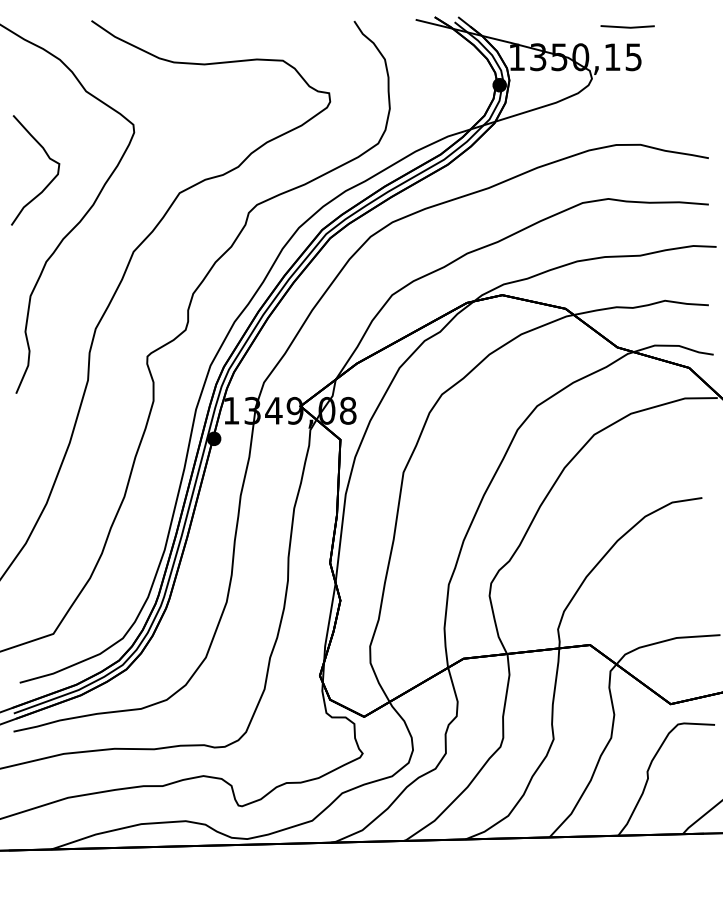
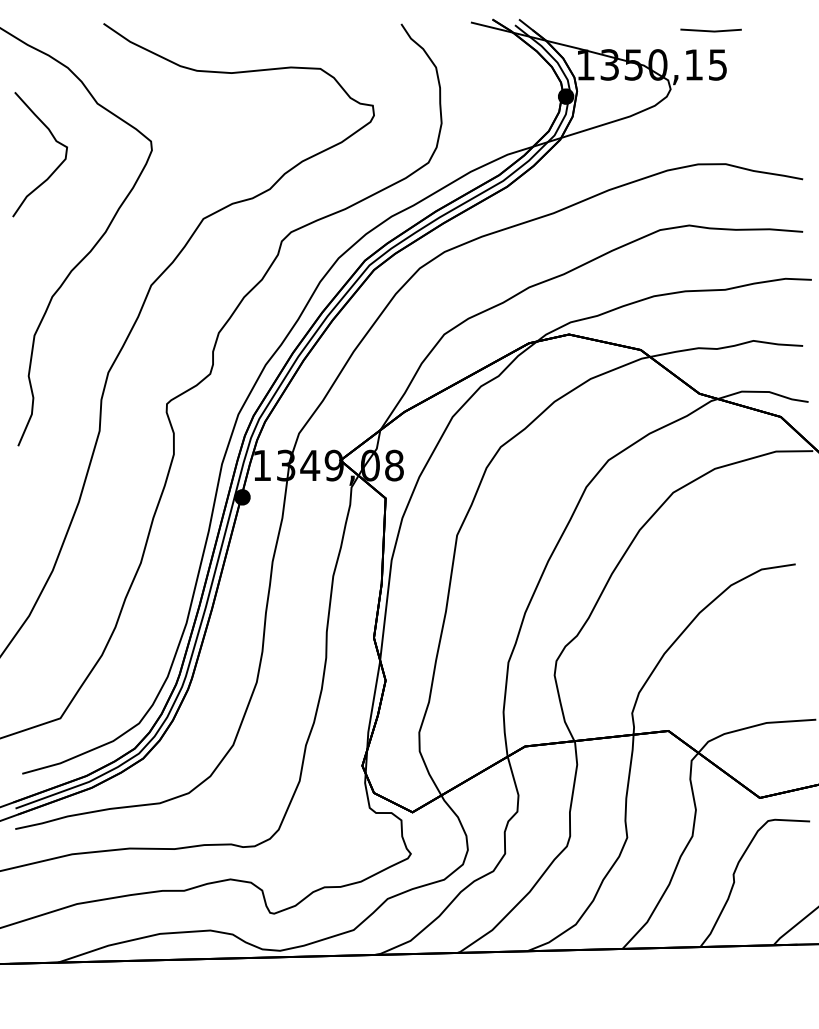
part: (48, 158) -> (54, 141), moved

